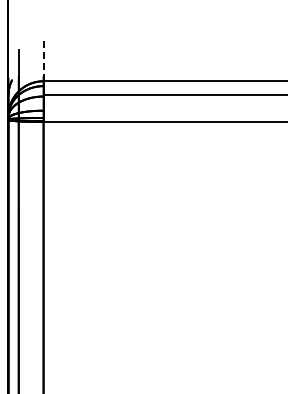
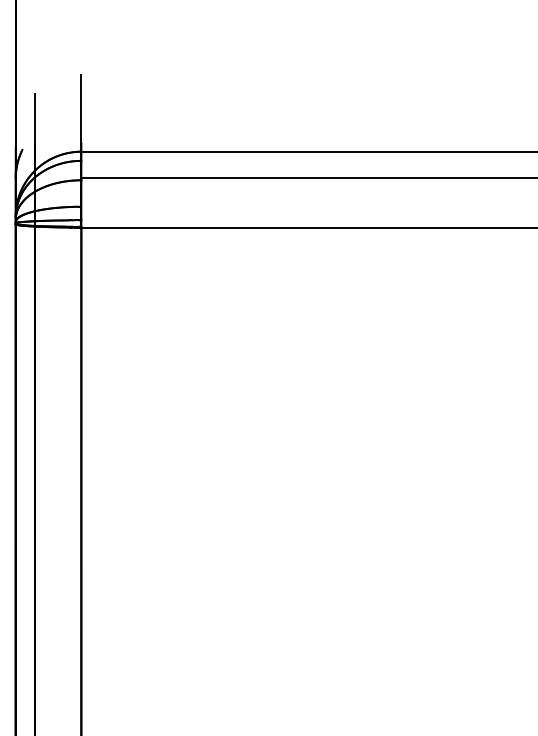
line: (43, 60) -> (81, 112), dashed -> solid

